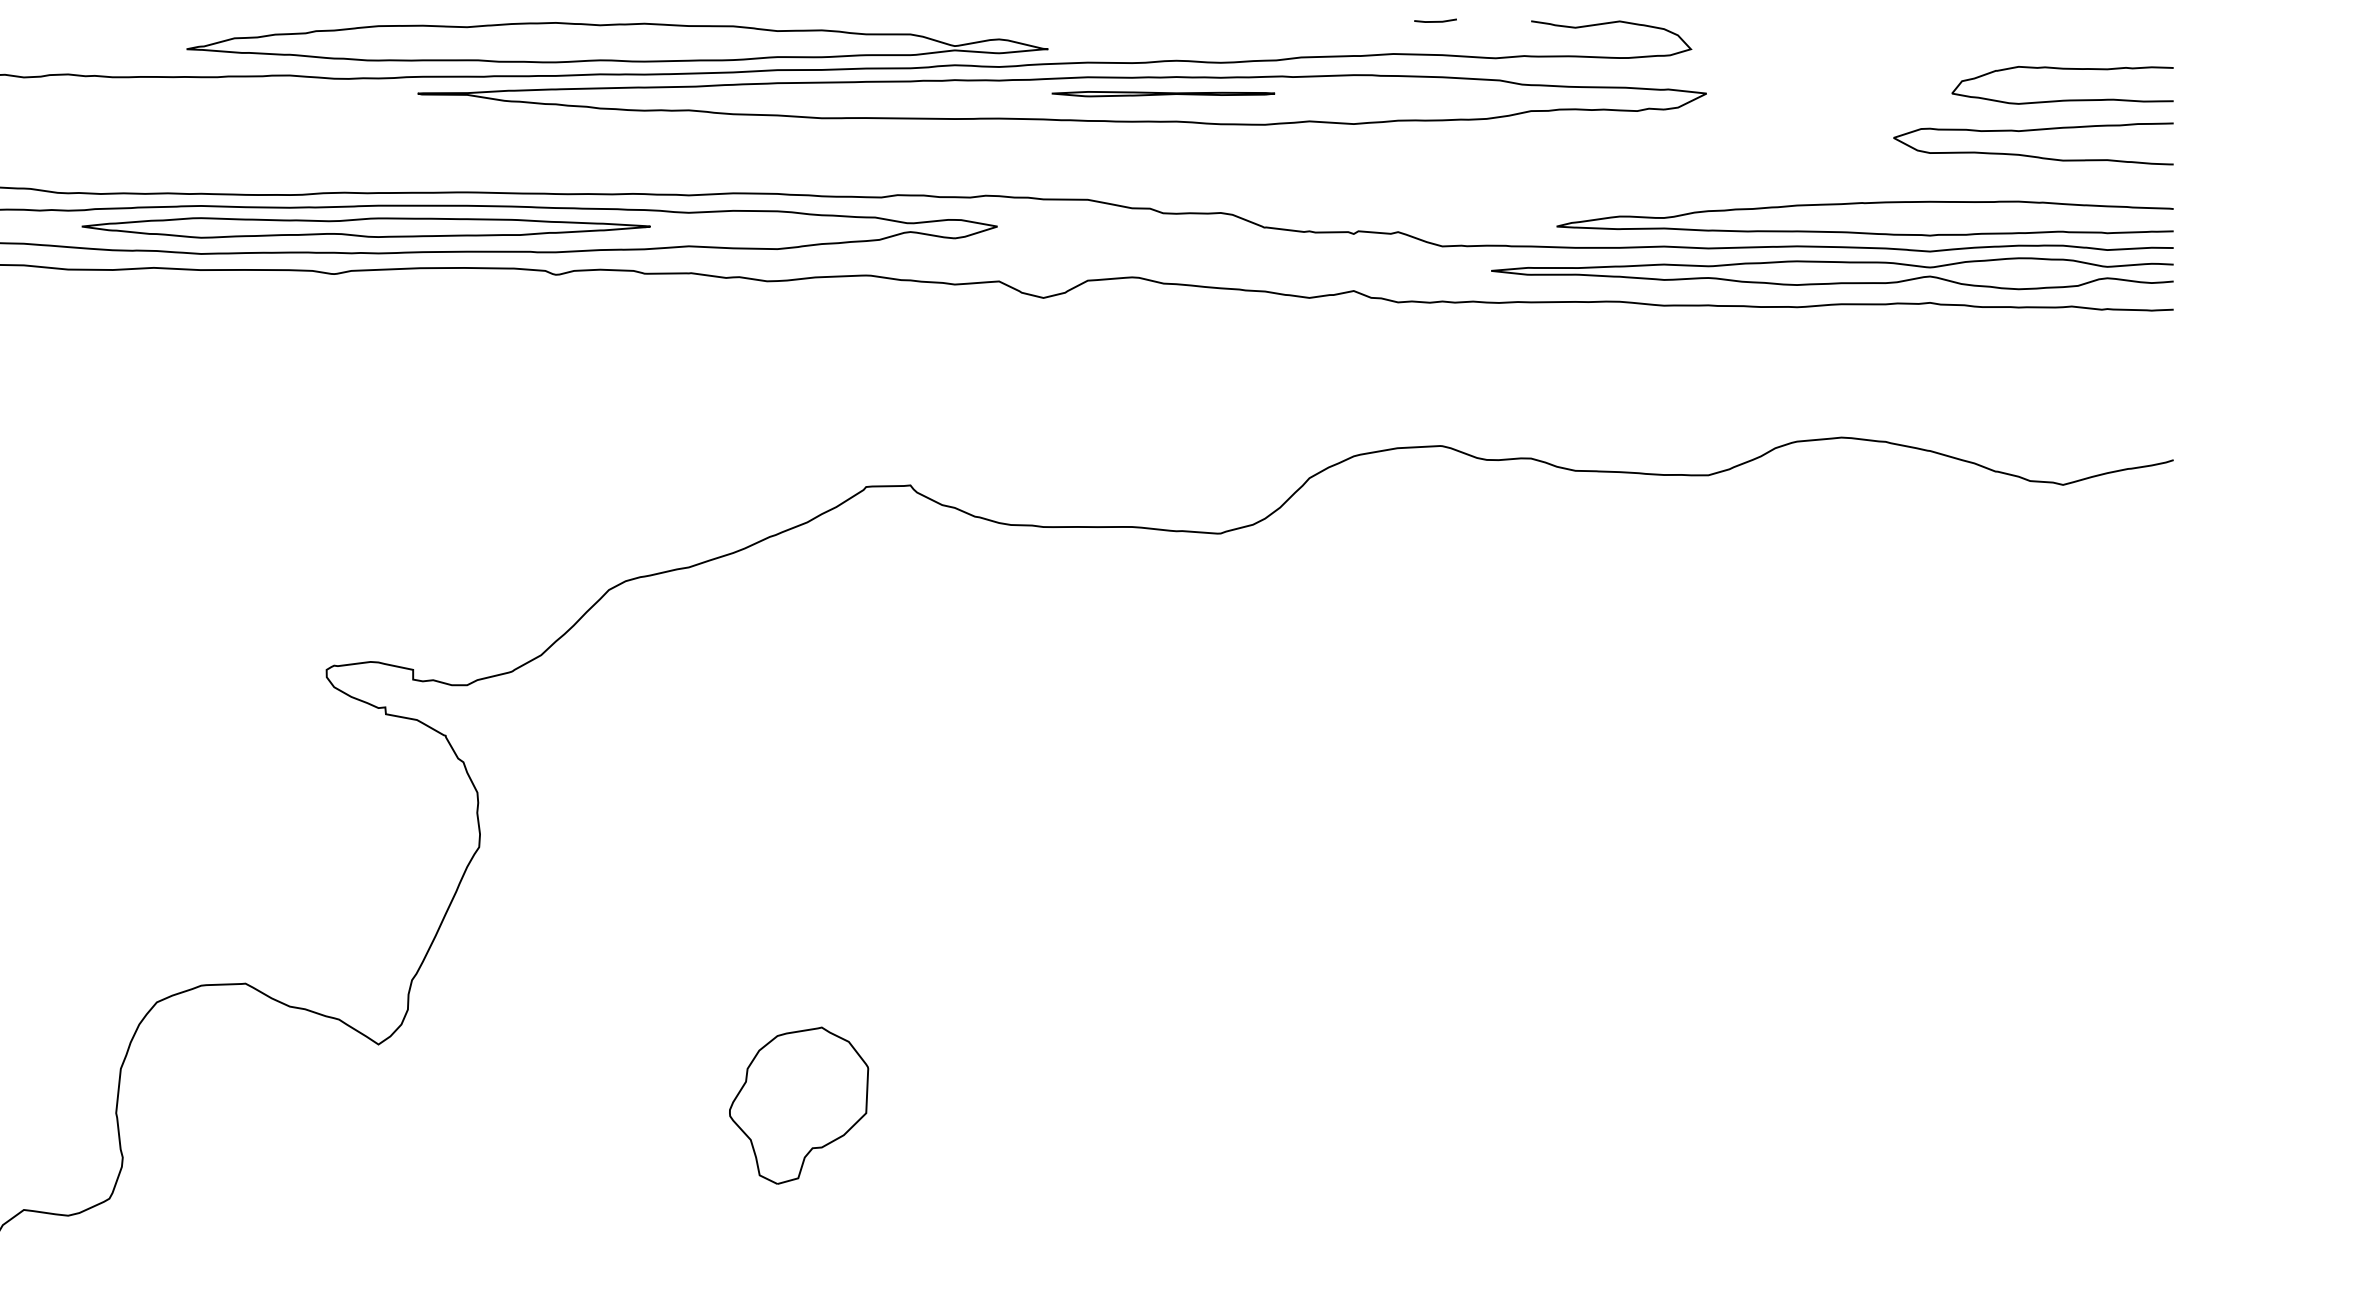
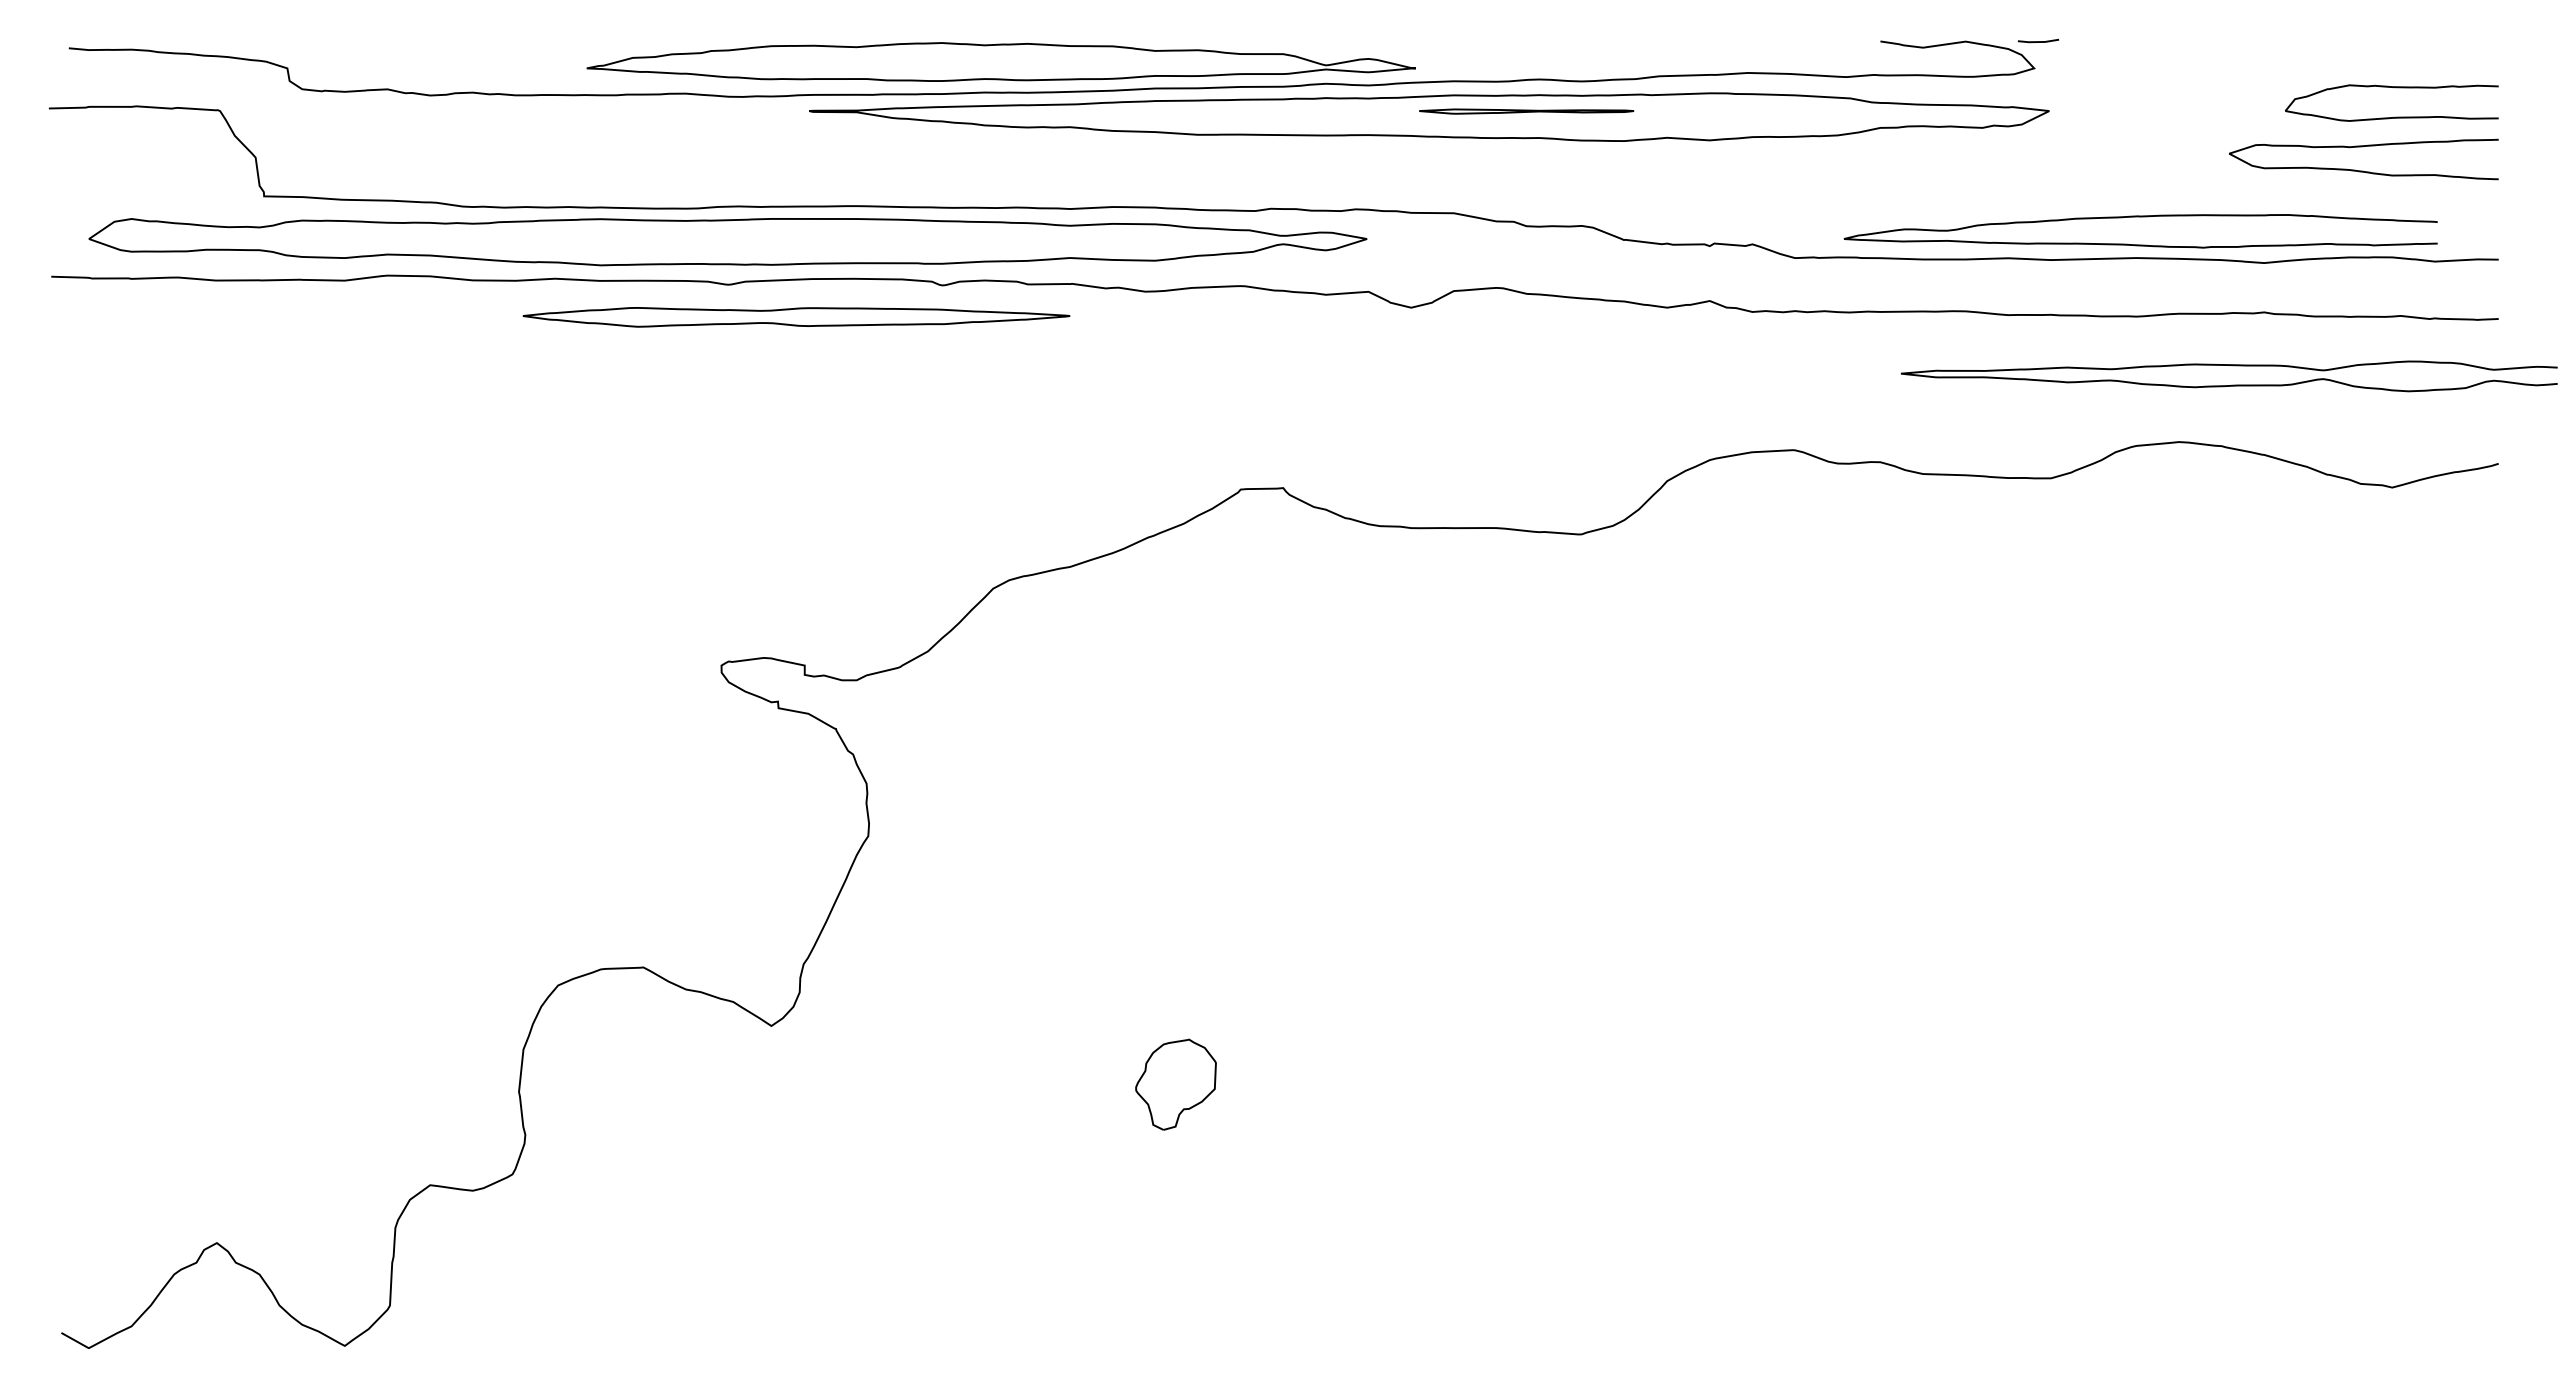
line: (1435, 21) -> (2038, 41), moved
part: (366, 228) -> (796, 317), moved
curve: (1864, 232) -> (2140, 244), moved
curve: (1834, 282) -> (2231, 384), moved
part: (798, 1105) -> (1175, 1084), size x0.6

